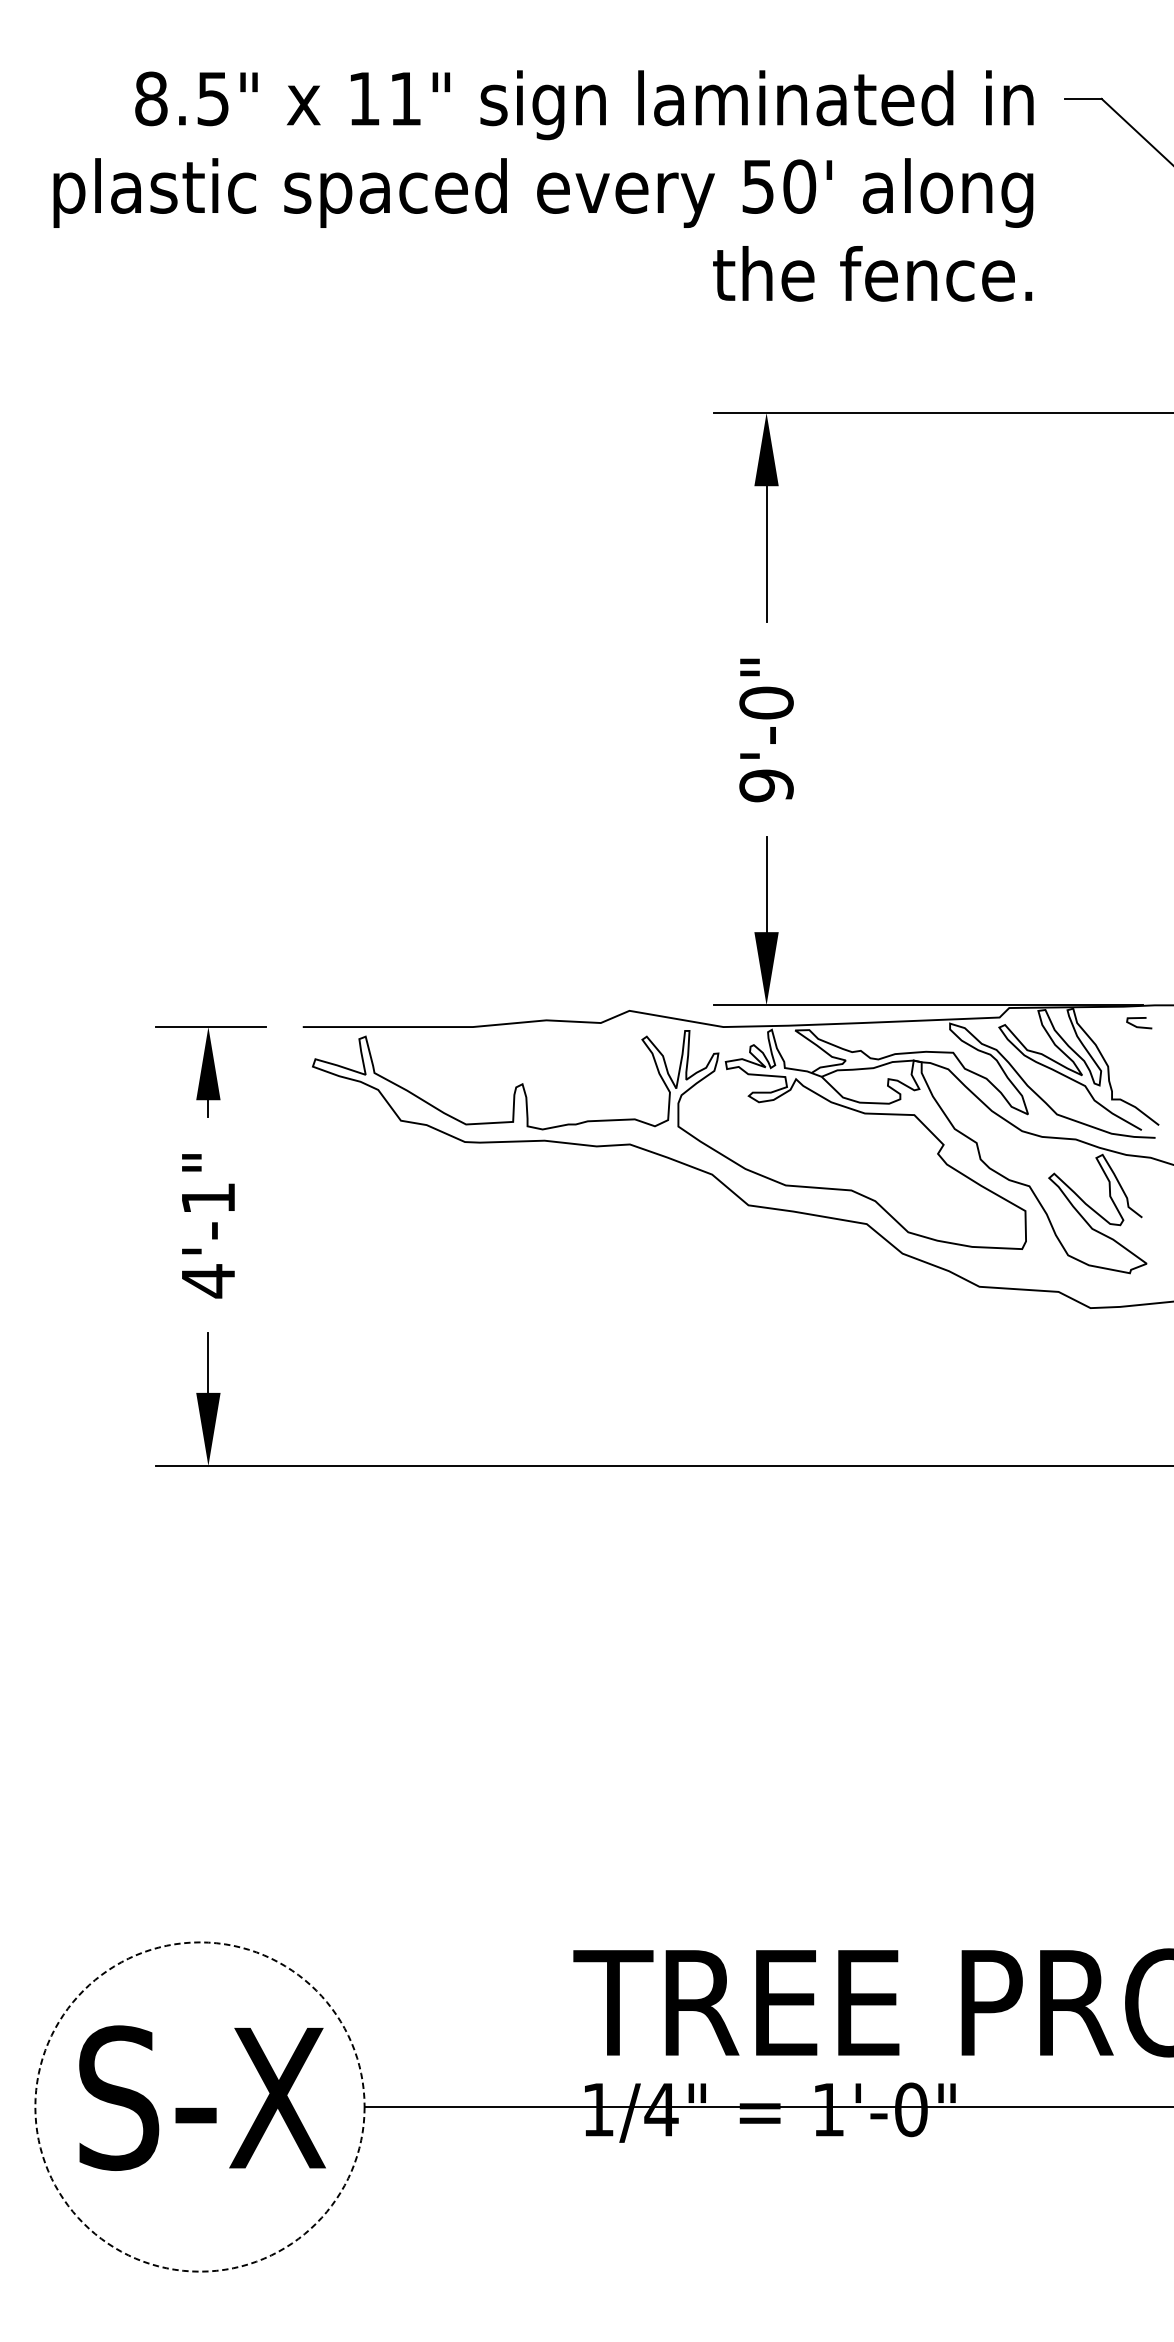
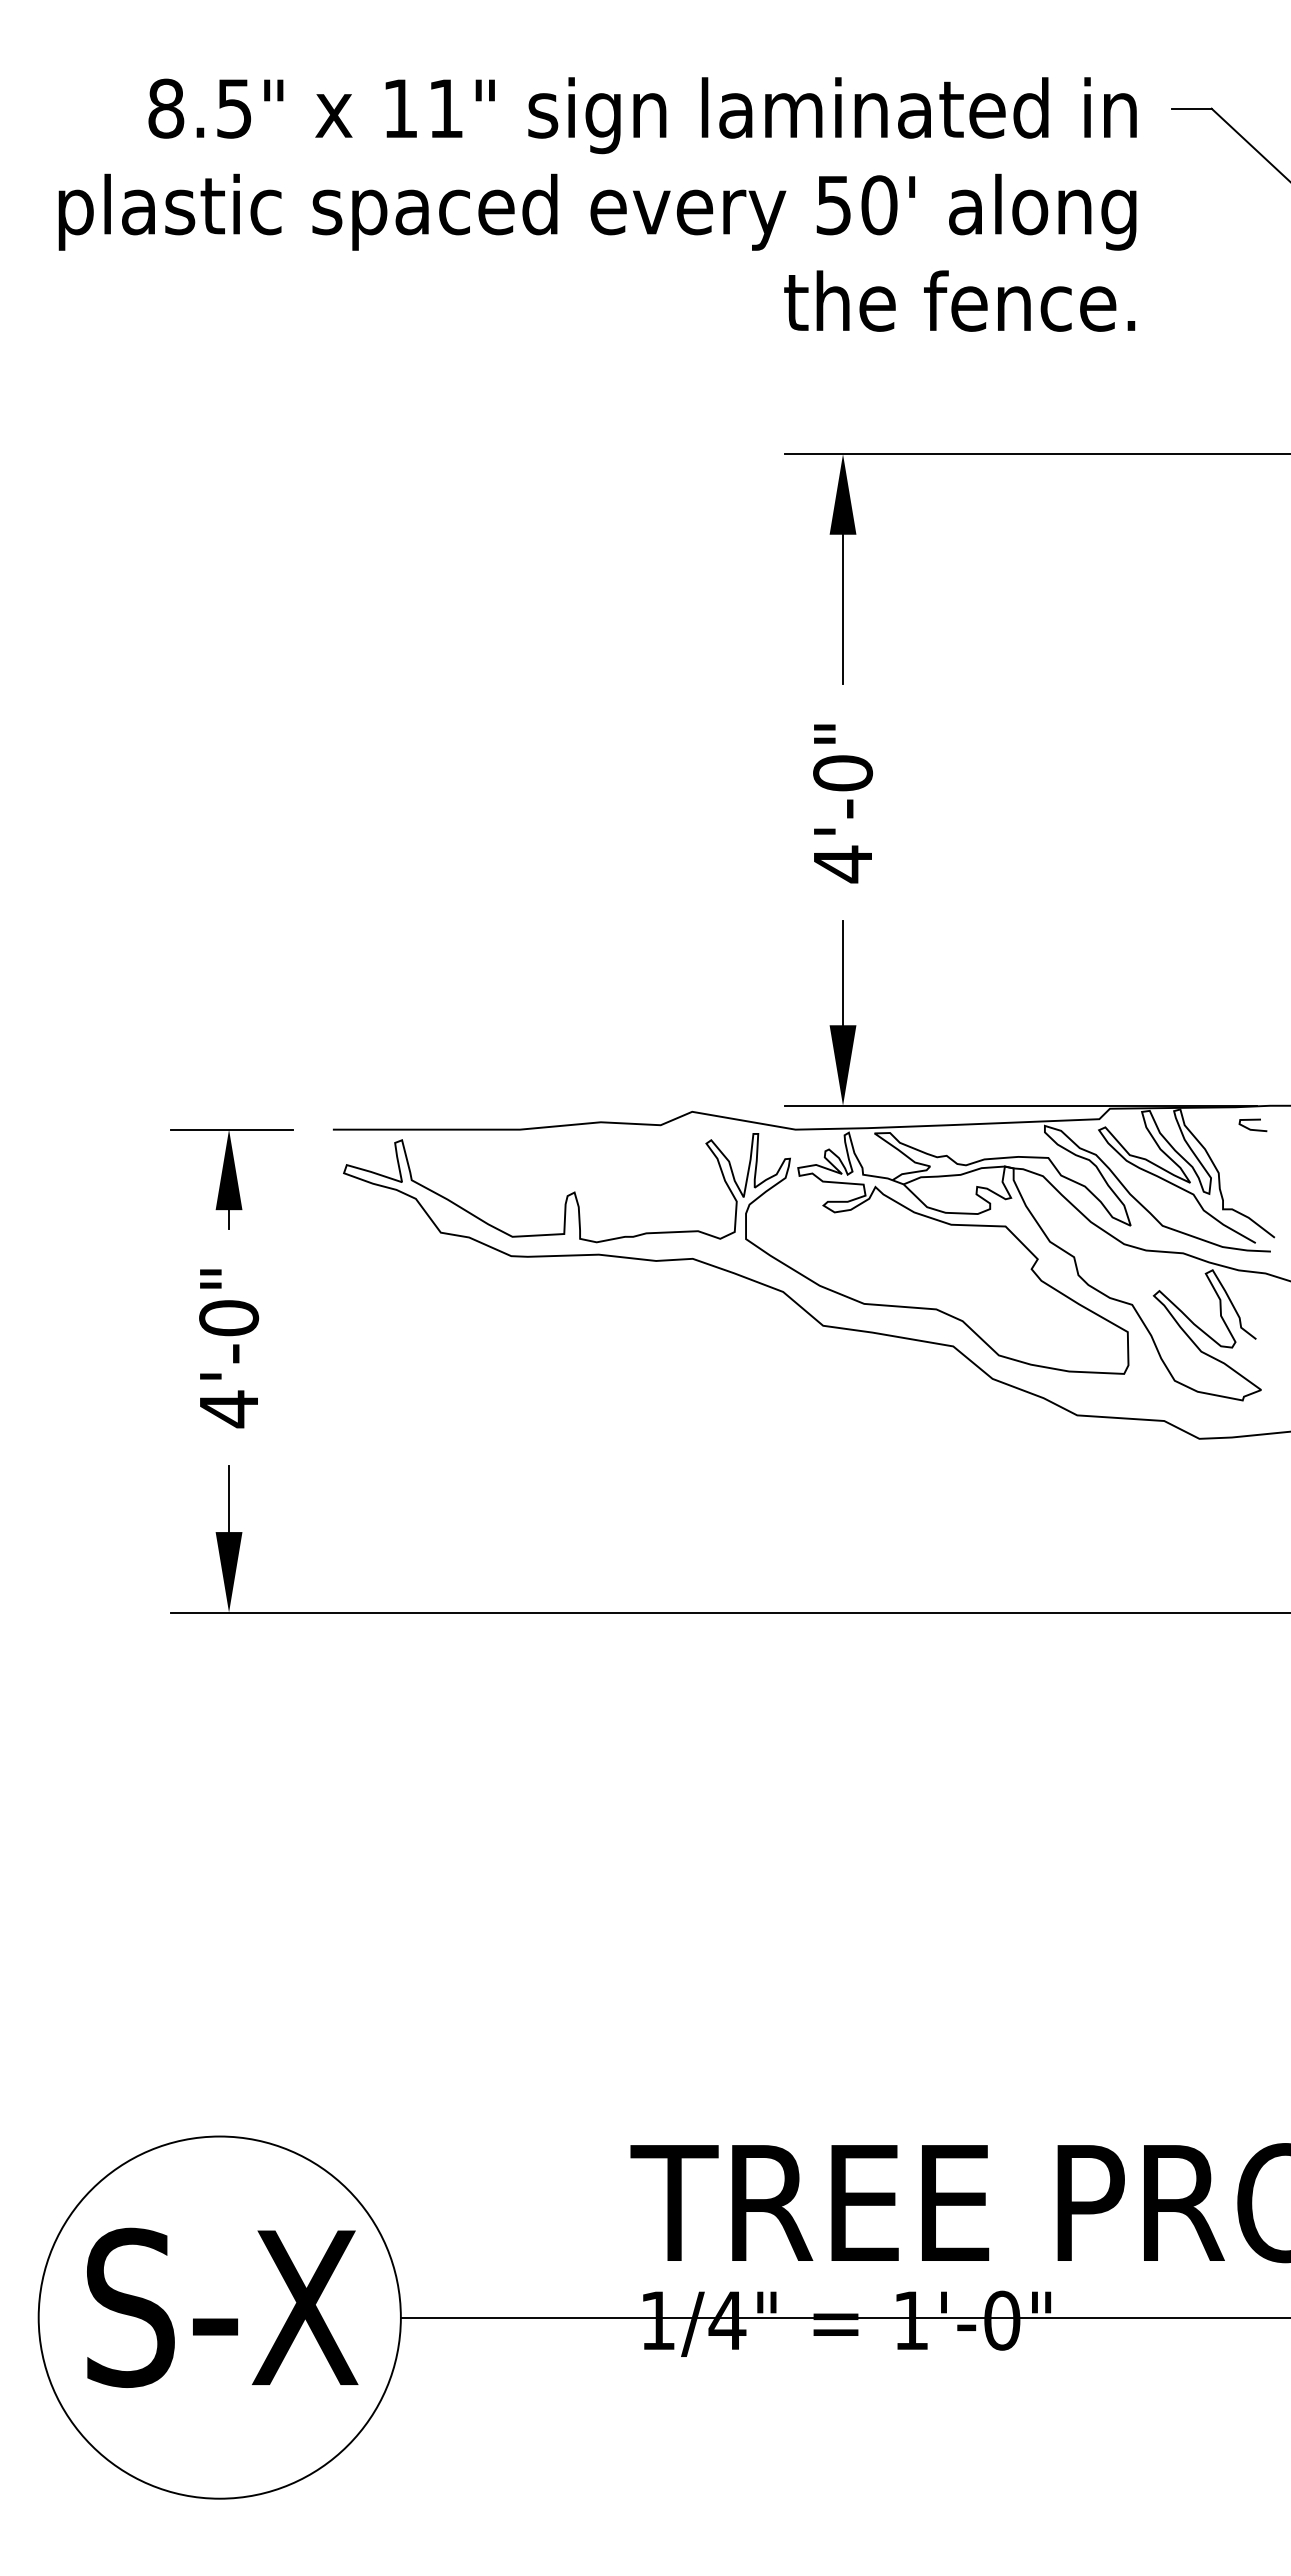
text: (767, 785) -> (843, 864), 9'-0" -> 4'-0"
text: (208, 1198) -> (229, 1318), 4'-1" -> 4'-0"
circle: (199, 2106) -> (219, 2317), dashed -> solid

